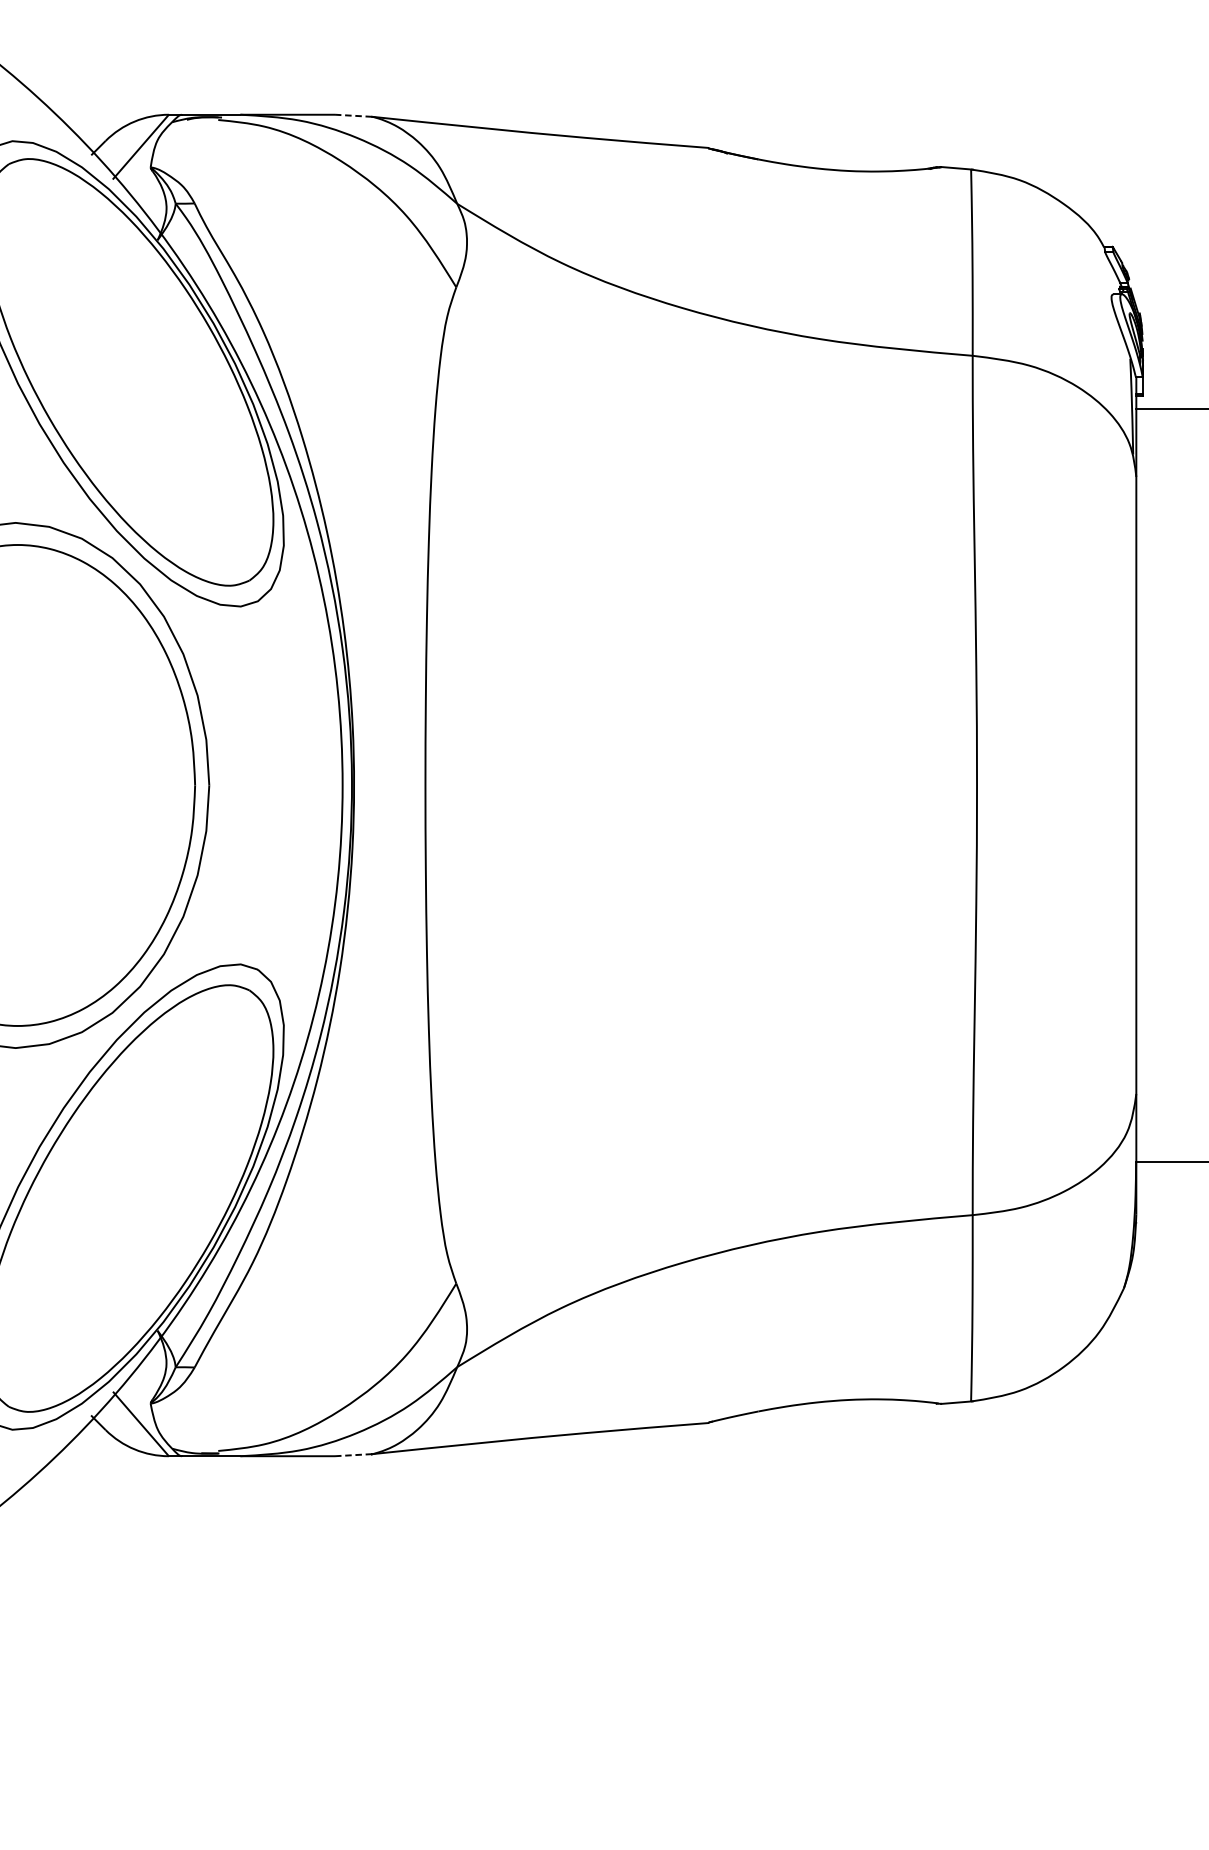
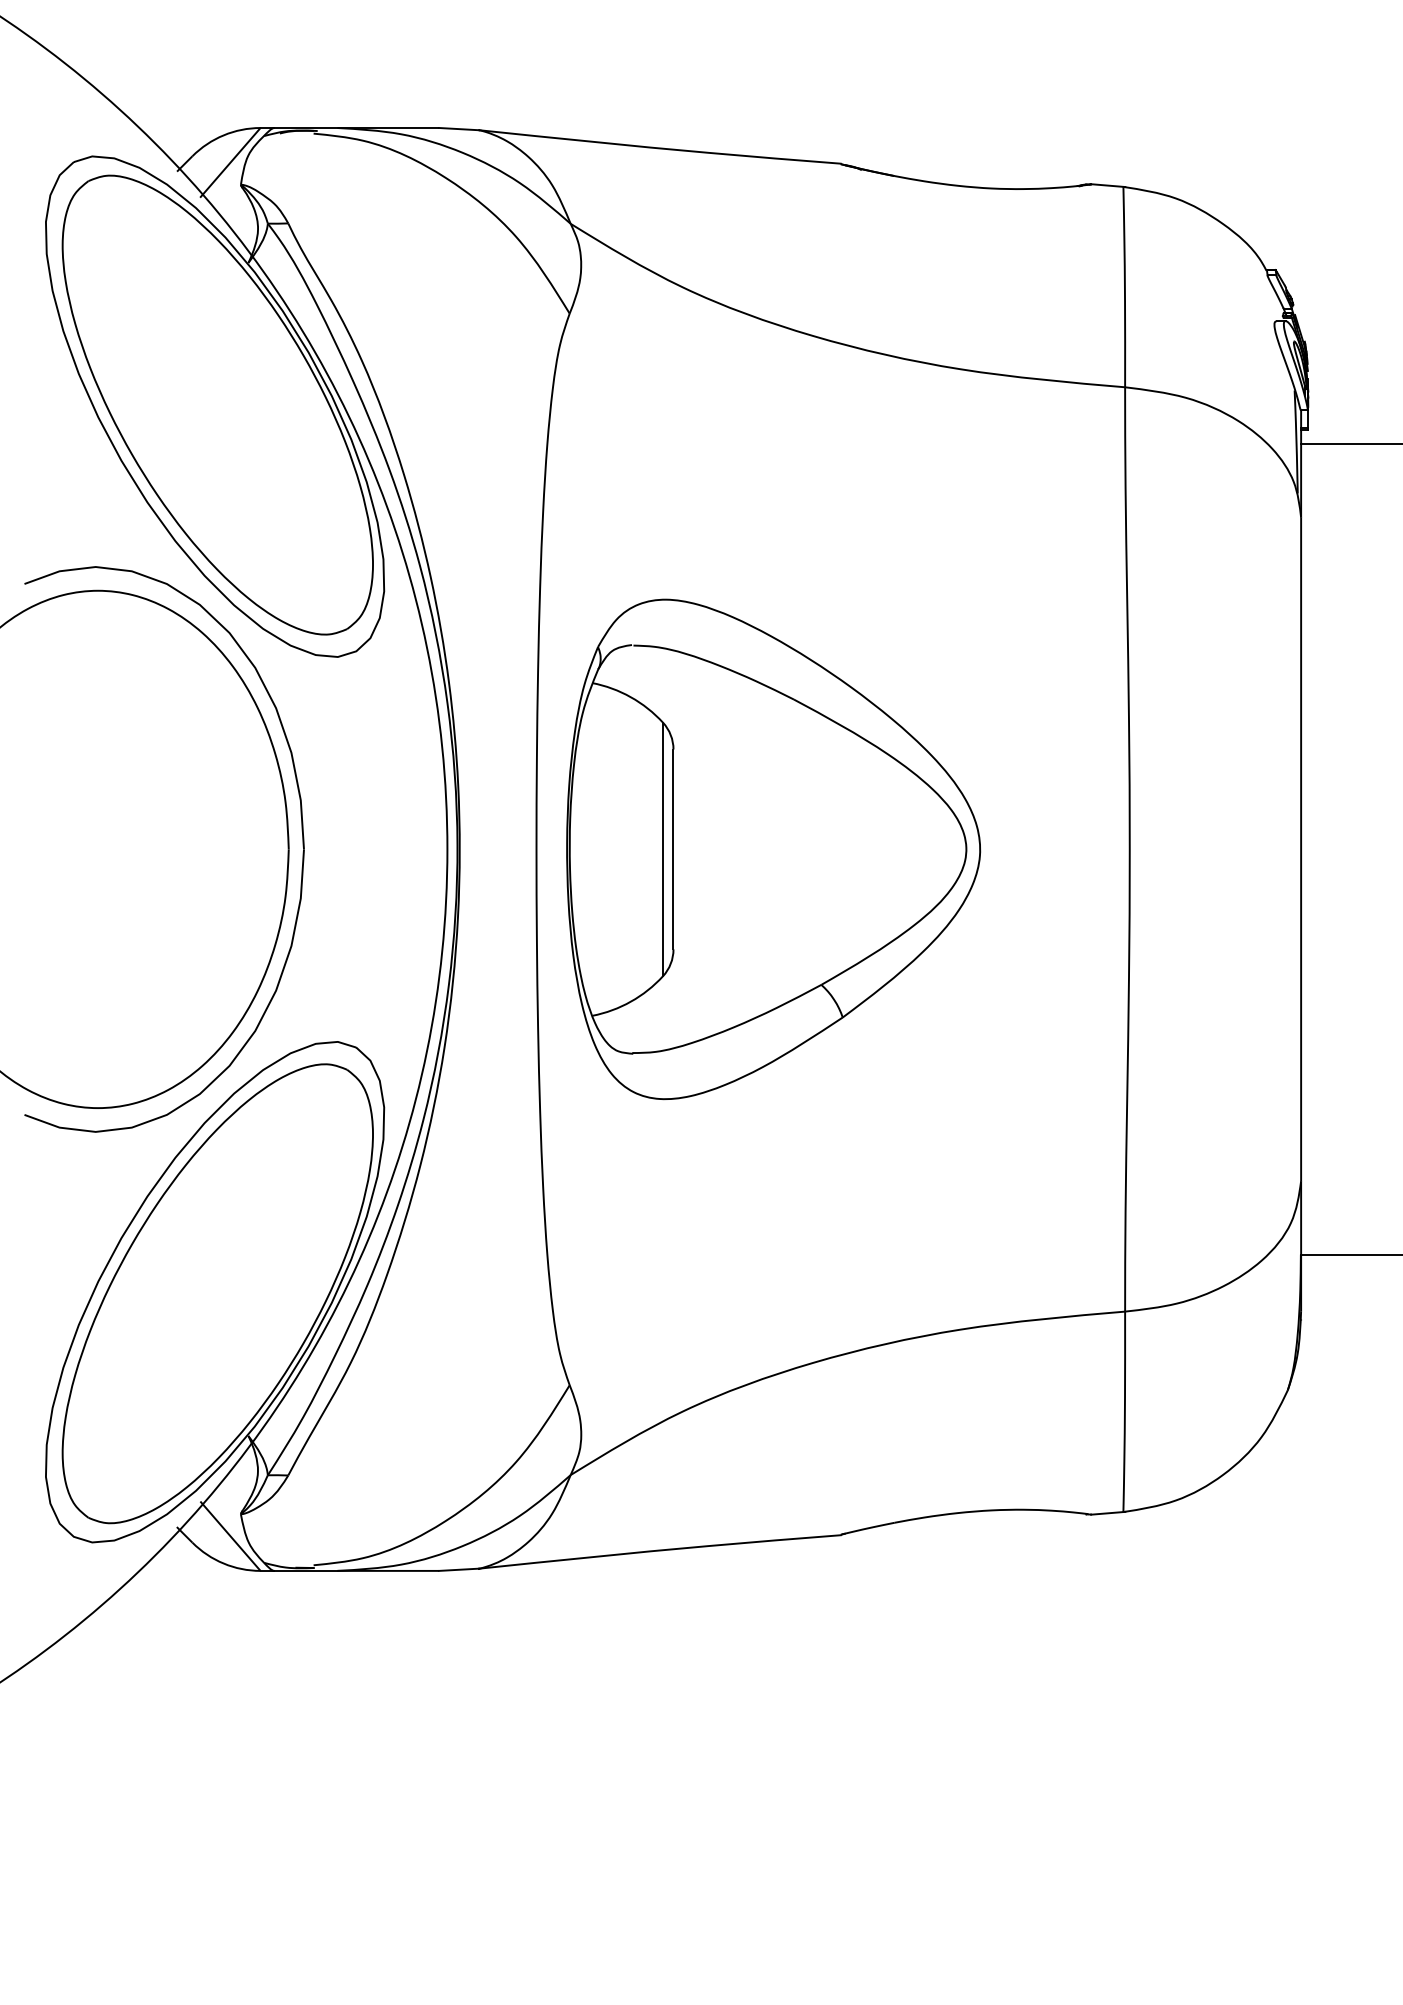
line: (353, 116) -> (459, 129), dashed -> solid
part: (645, 785) -> (773, 849), added
line: (353, 1454) -> (459, 1569), dashed -> solid

